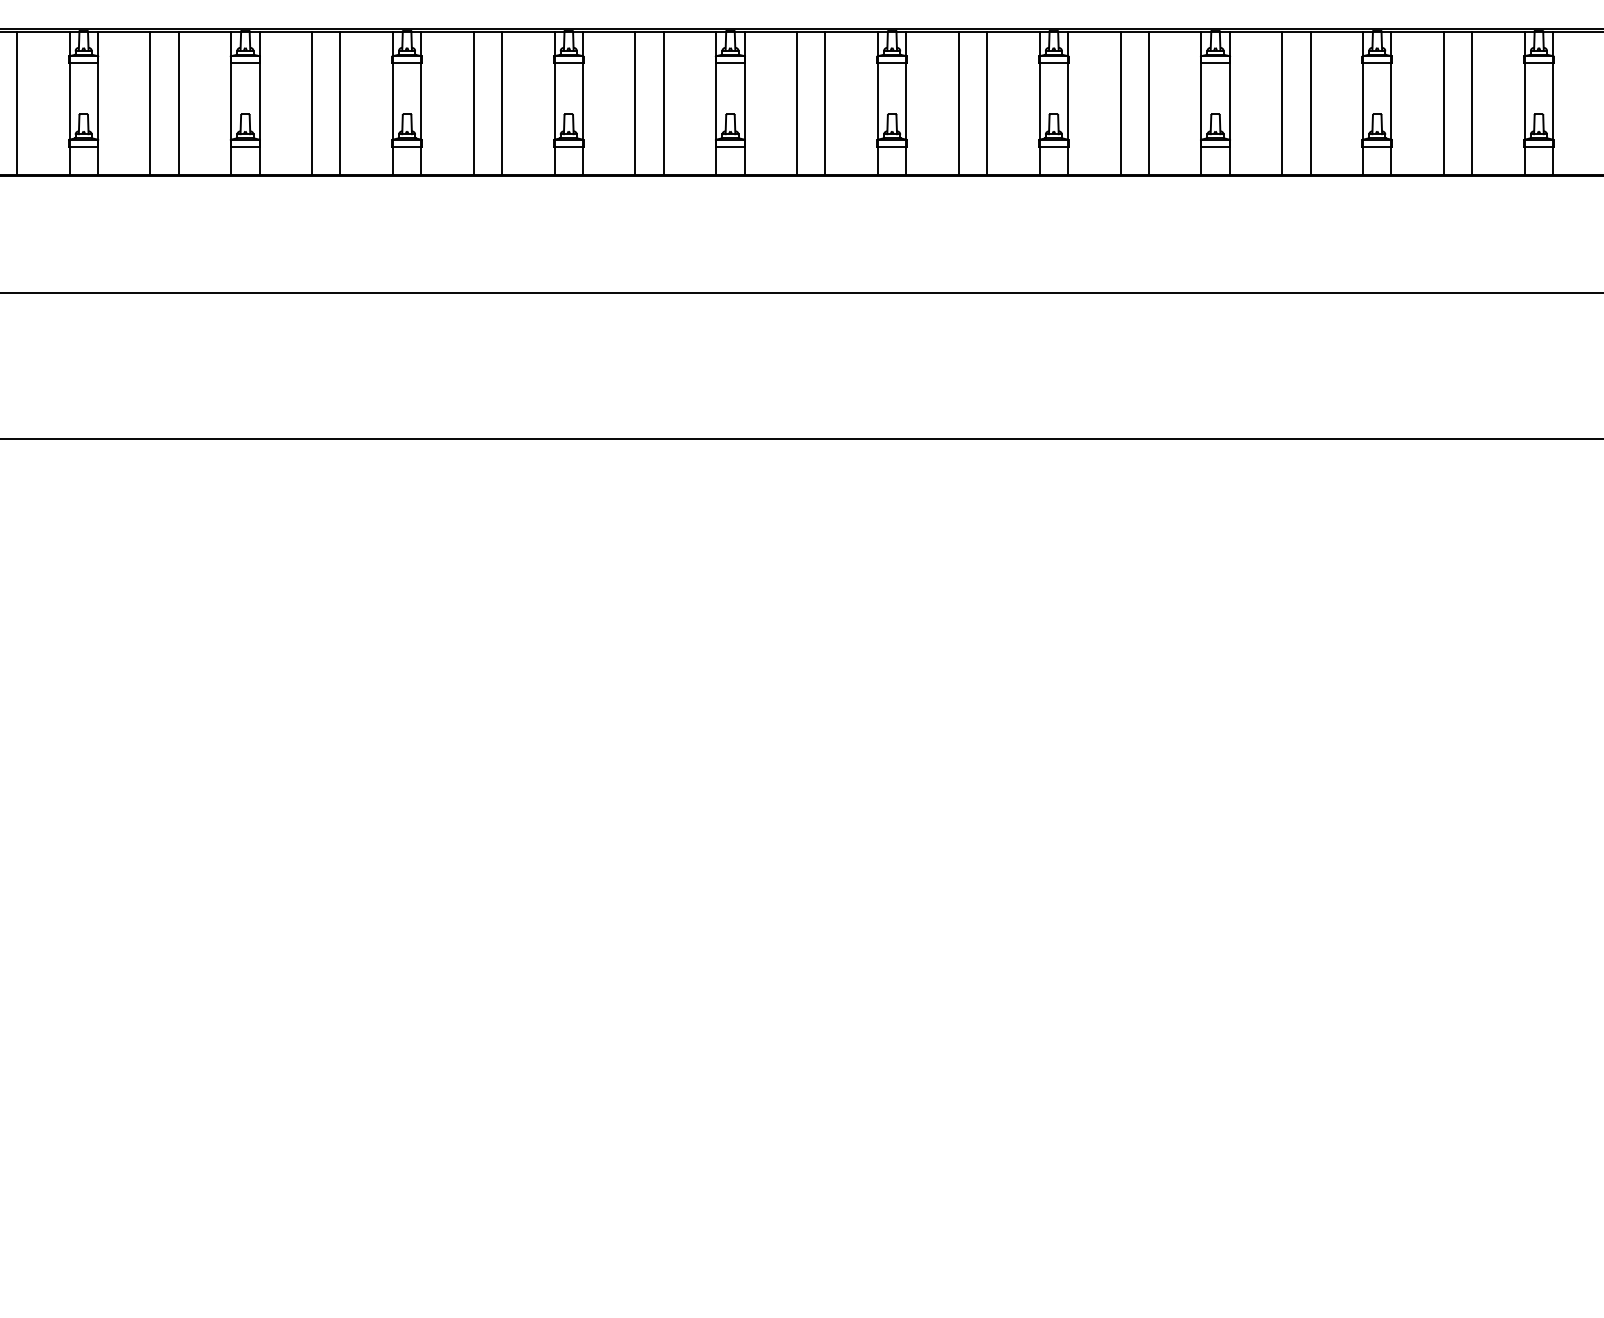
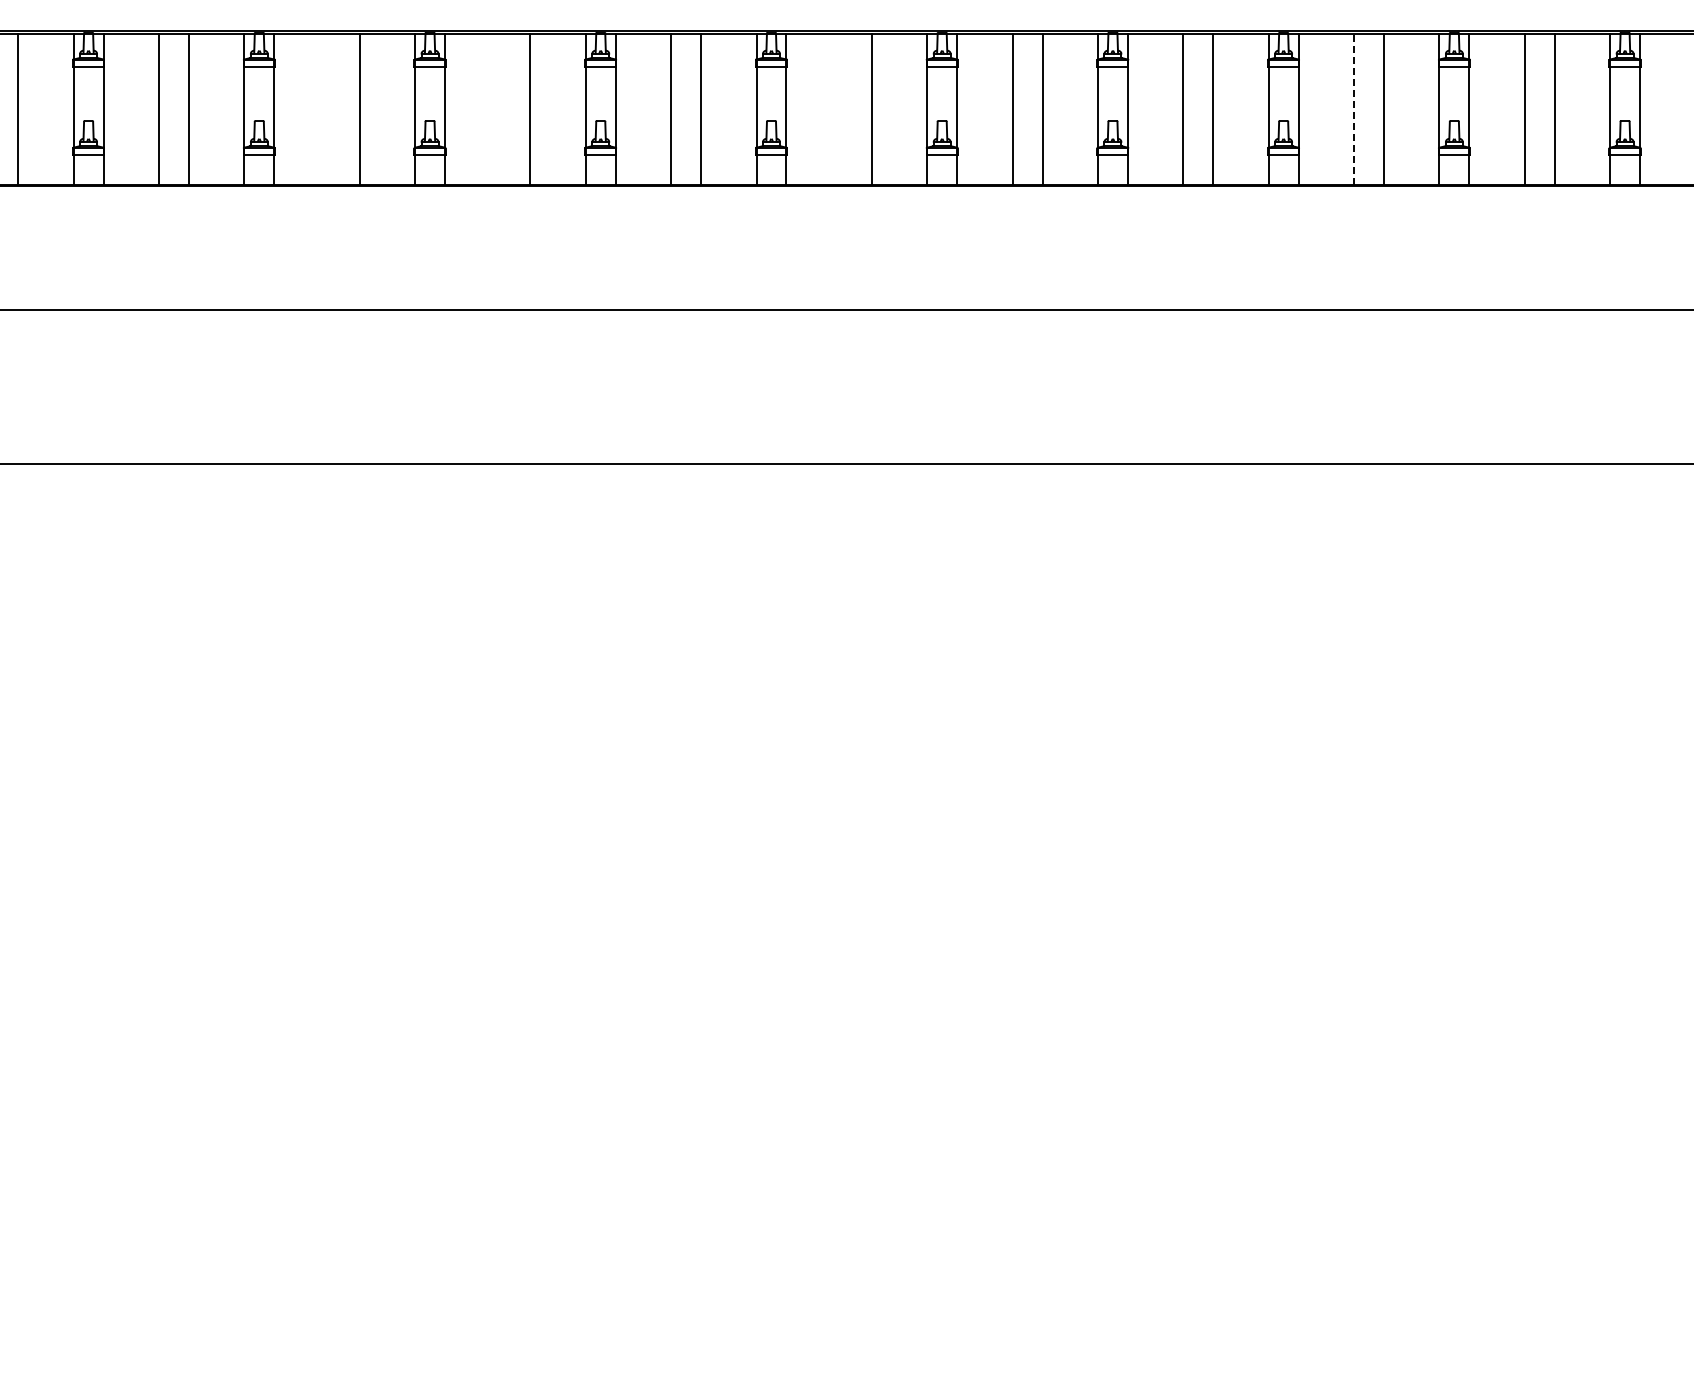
line: (1282, 102) -> (1354, 108), solid -> dashed
line: (311, 103) -> (329, 109), removed
line: (473, 103) -> (500, 109), removed
line: (796, 103) -> (841, 109), removed

